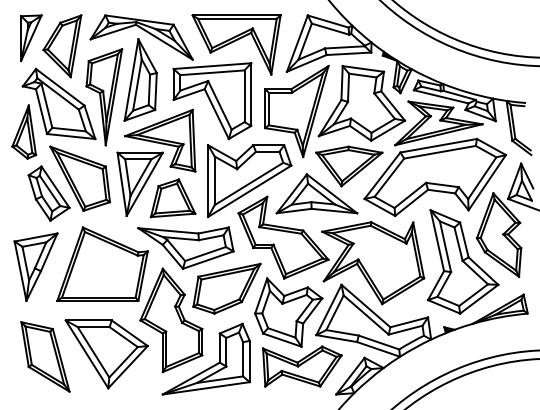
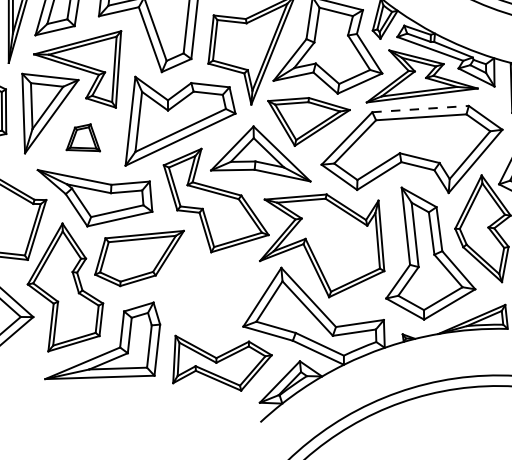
line: (438, 145) -> (420, 108), solid -> dashed
part: (172, 198) -> (84, 137), size x0.6
part: (288, 312) -> (211, 294), removed

